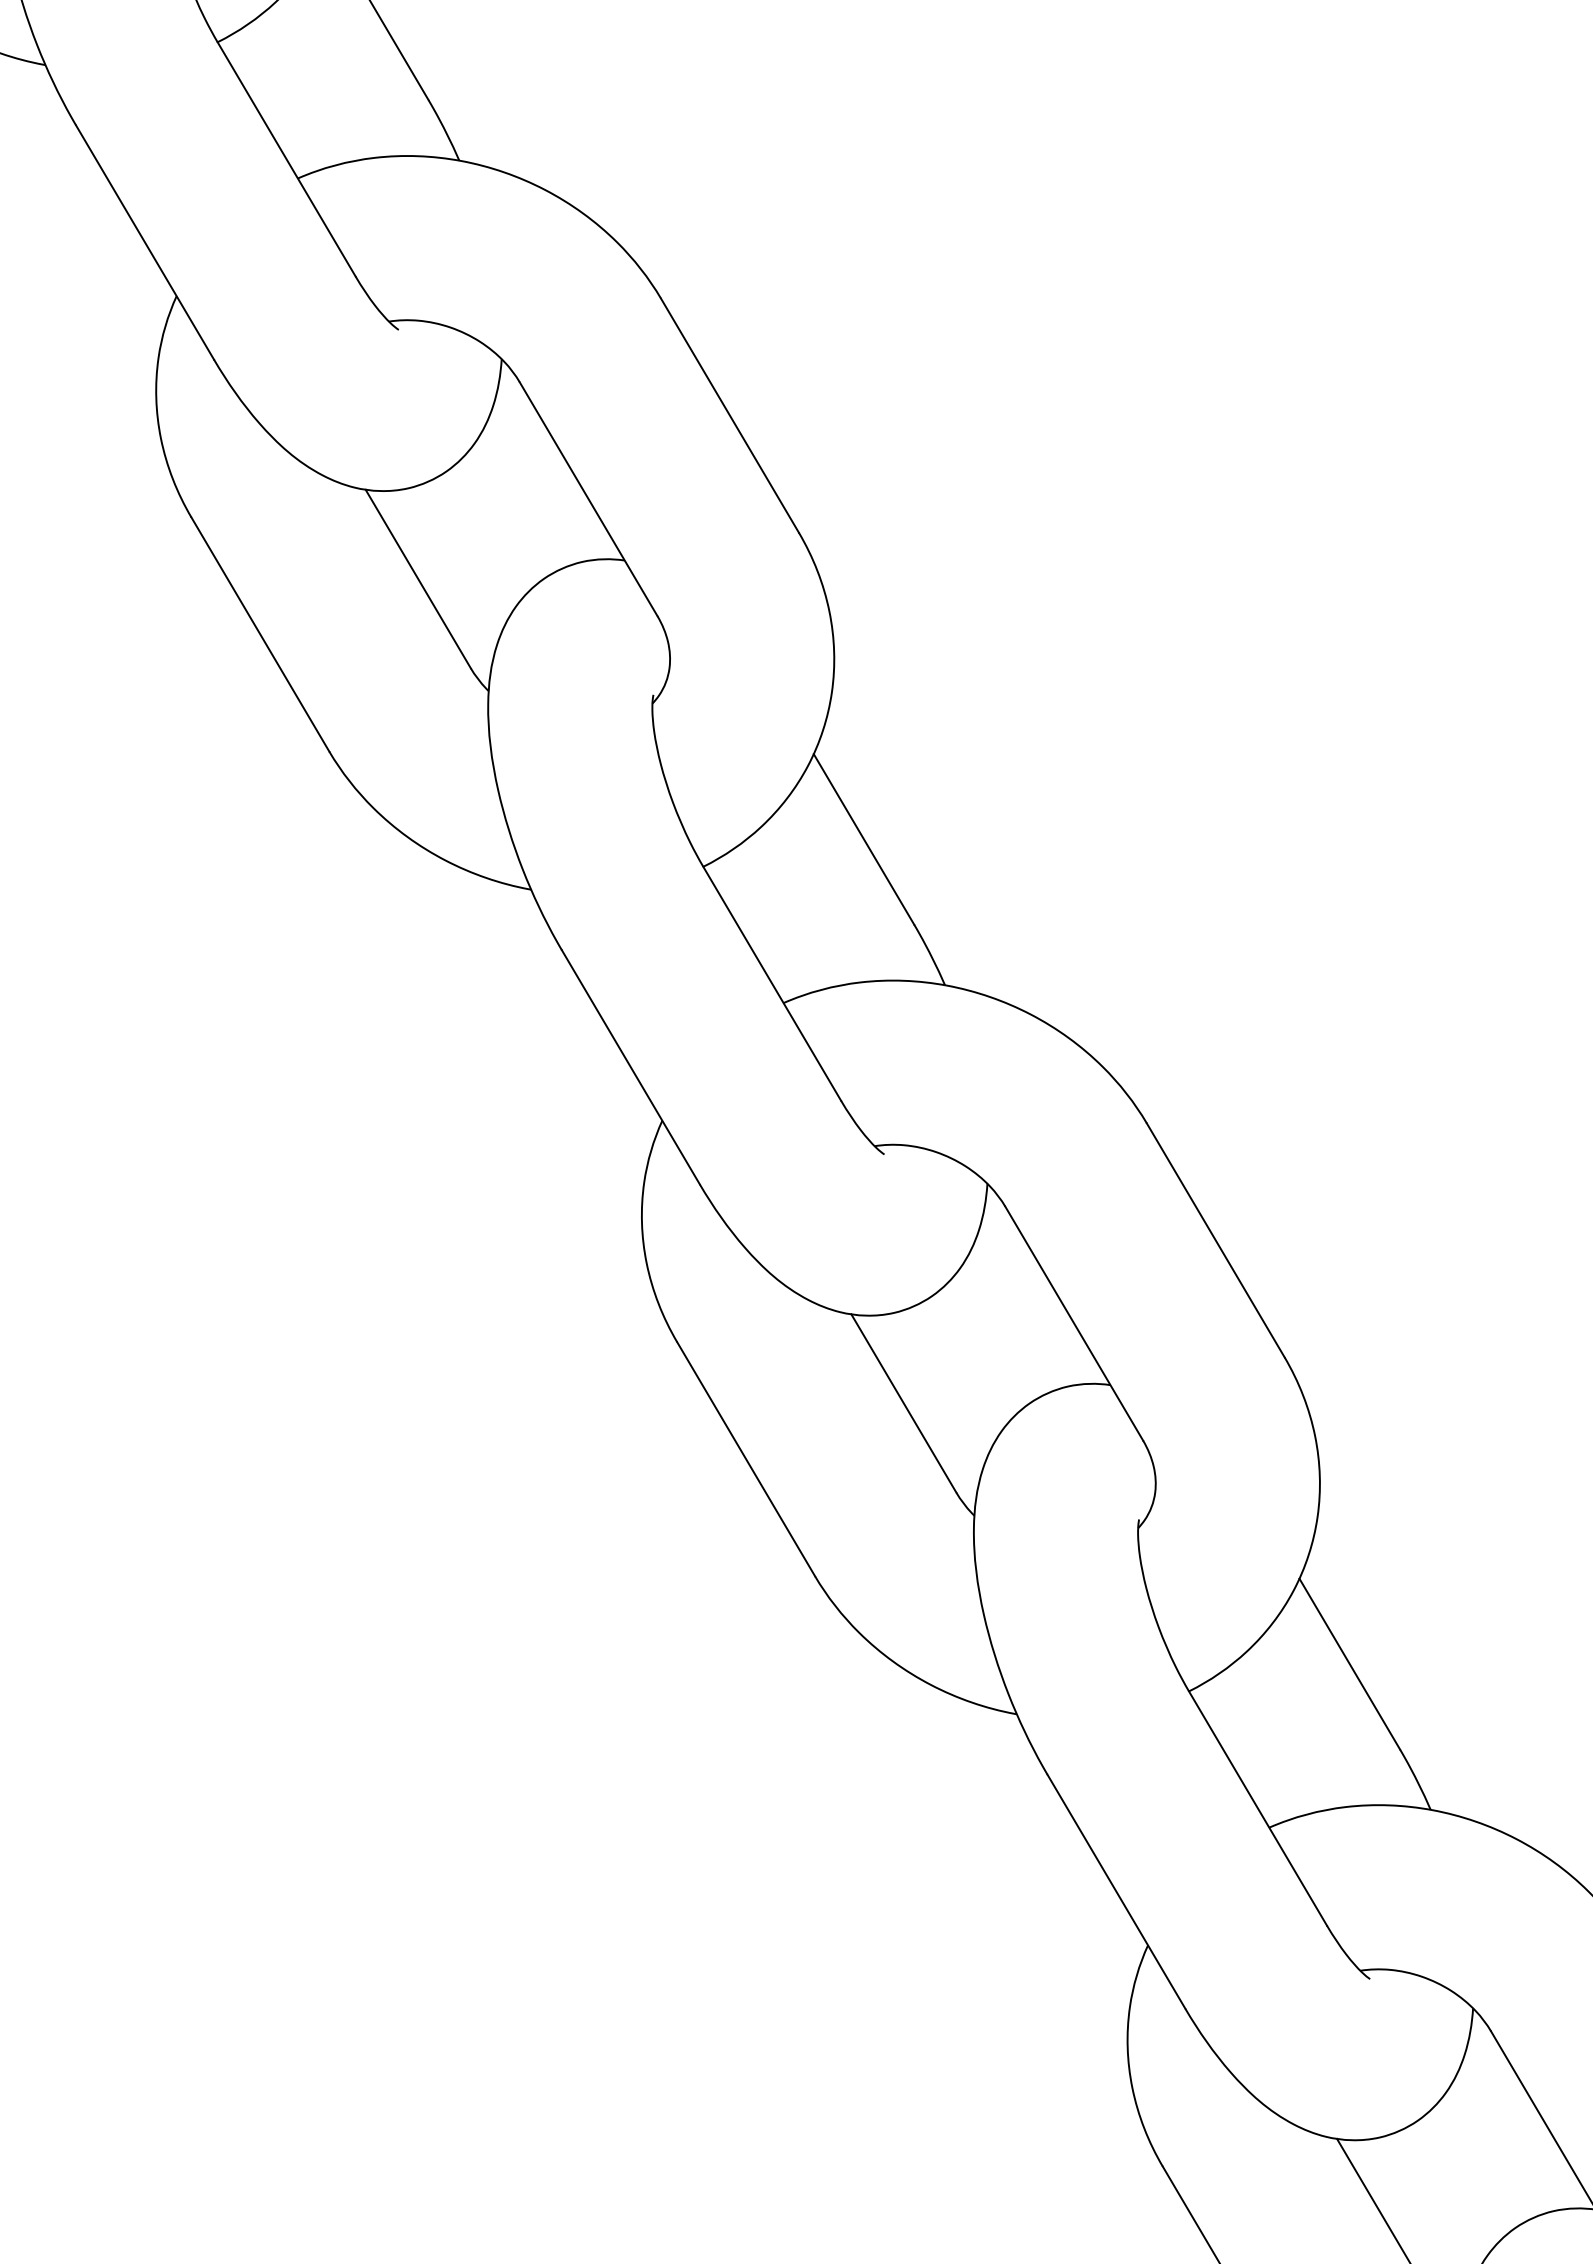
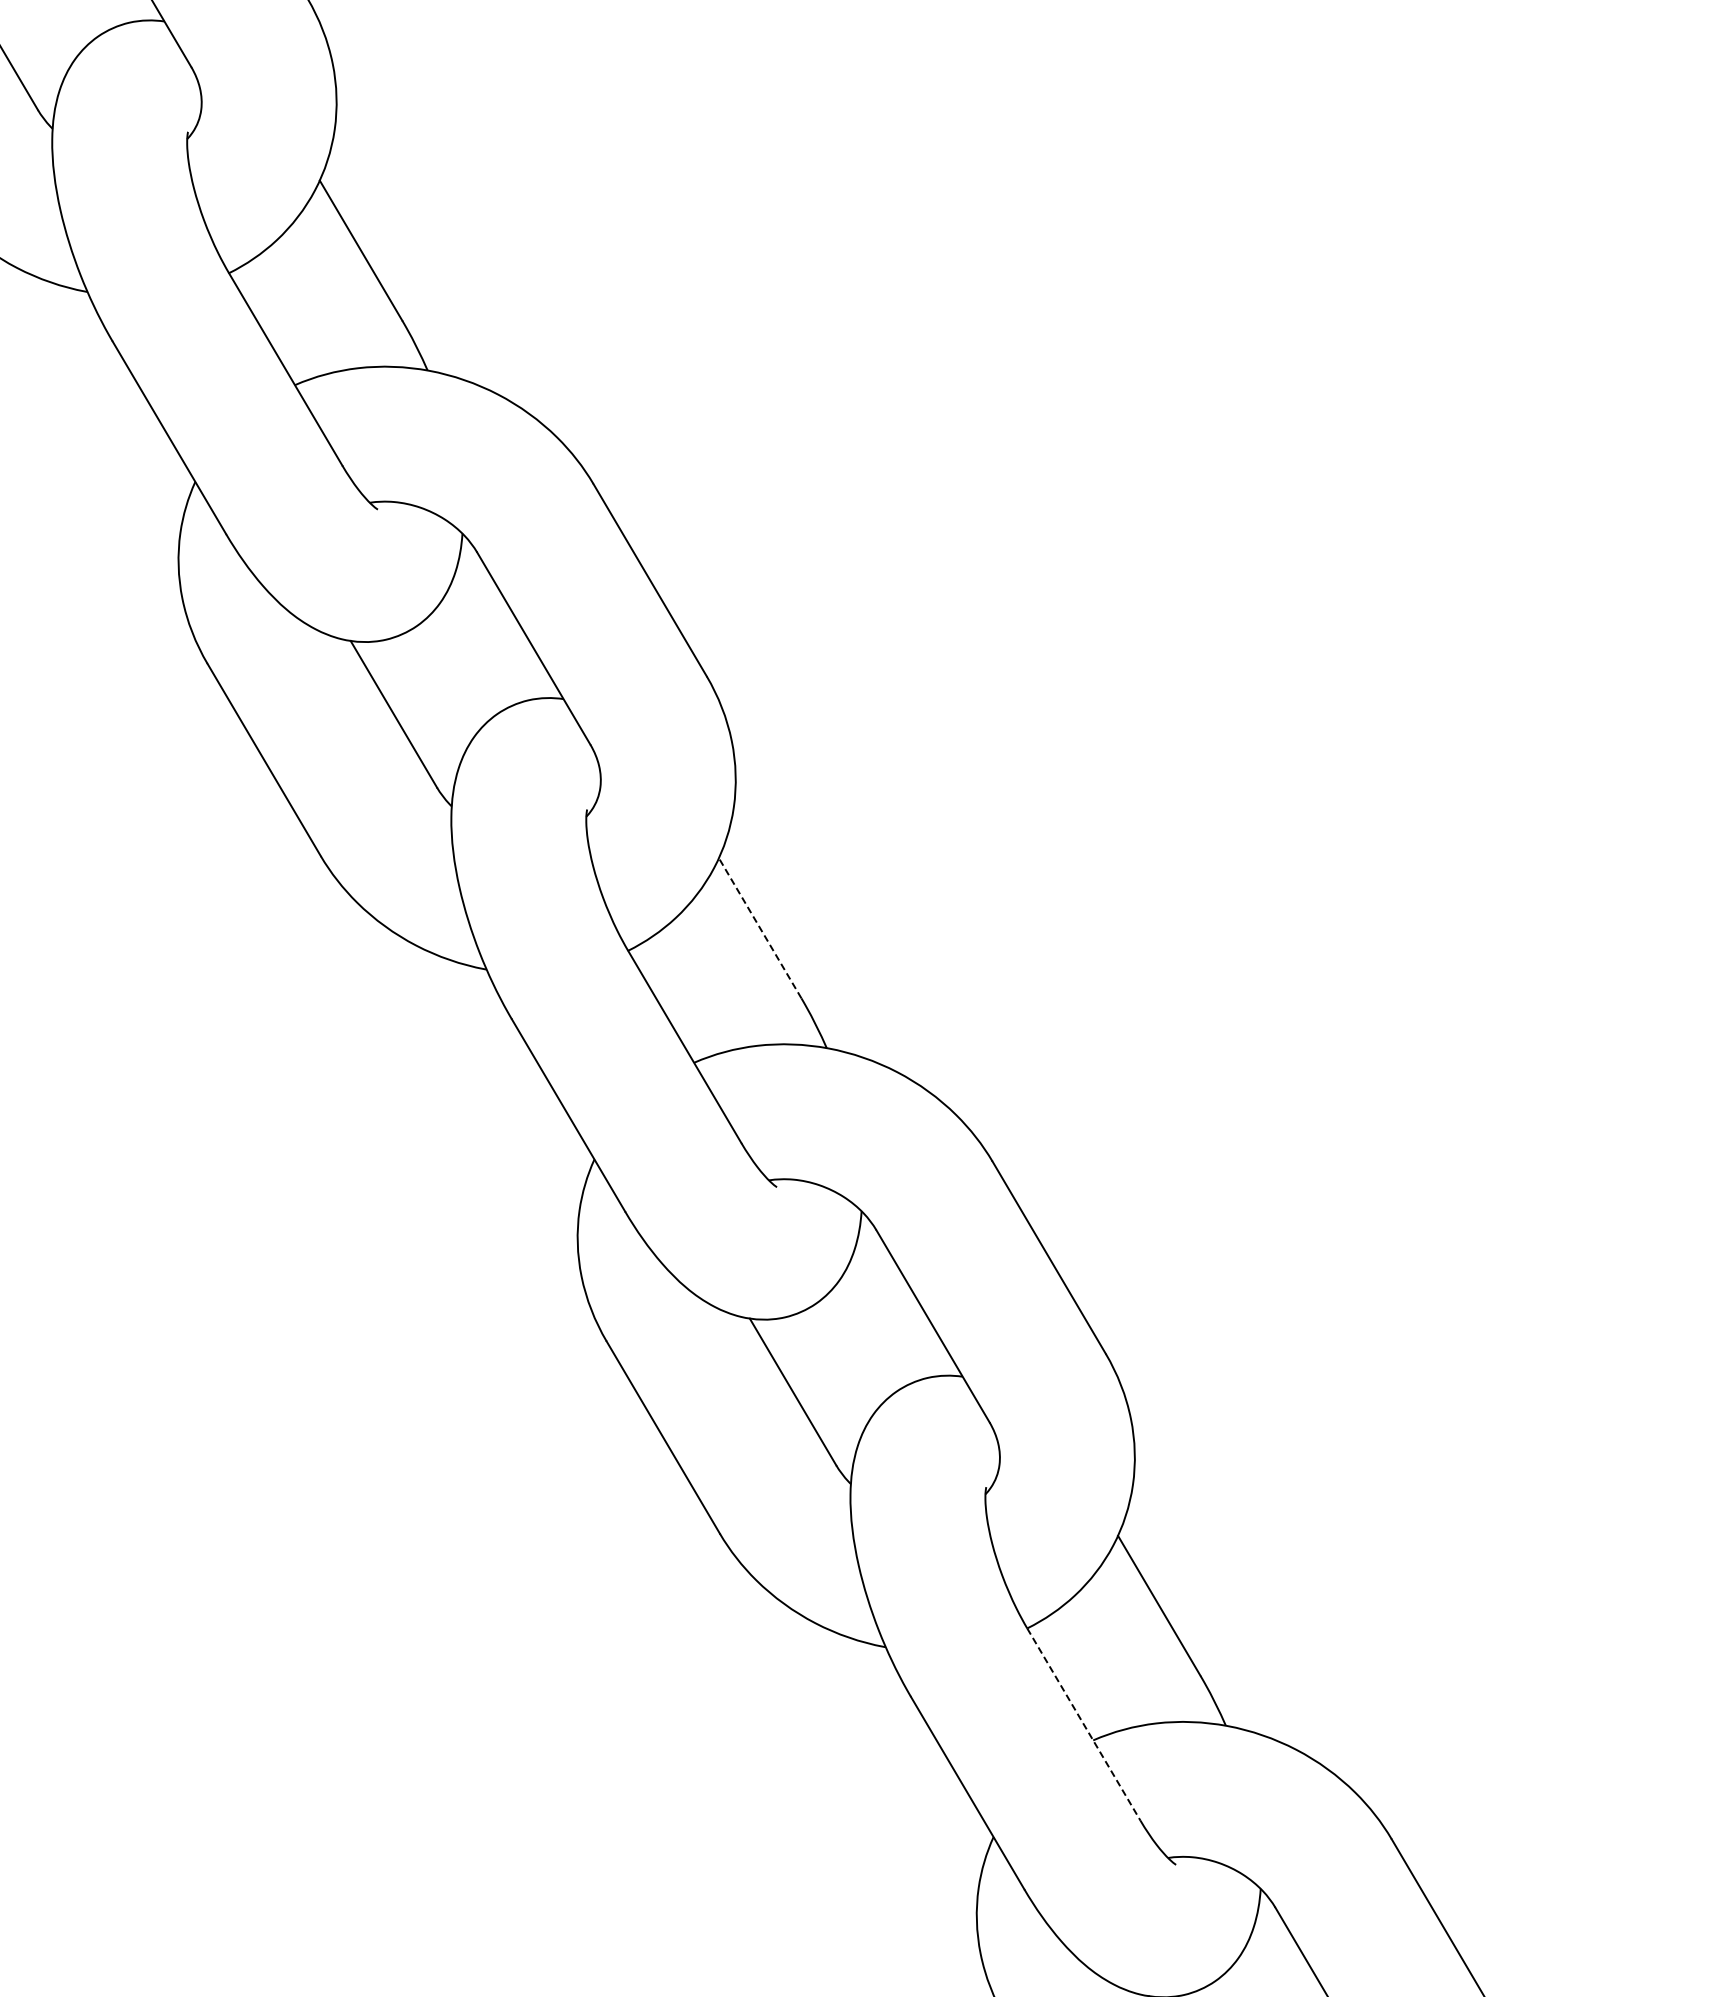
line: (863, 838) -> (759, 927), solid -> dashed
line: (1257, 1808) -> (1083, 1724), solid -> dashed

